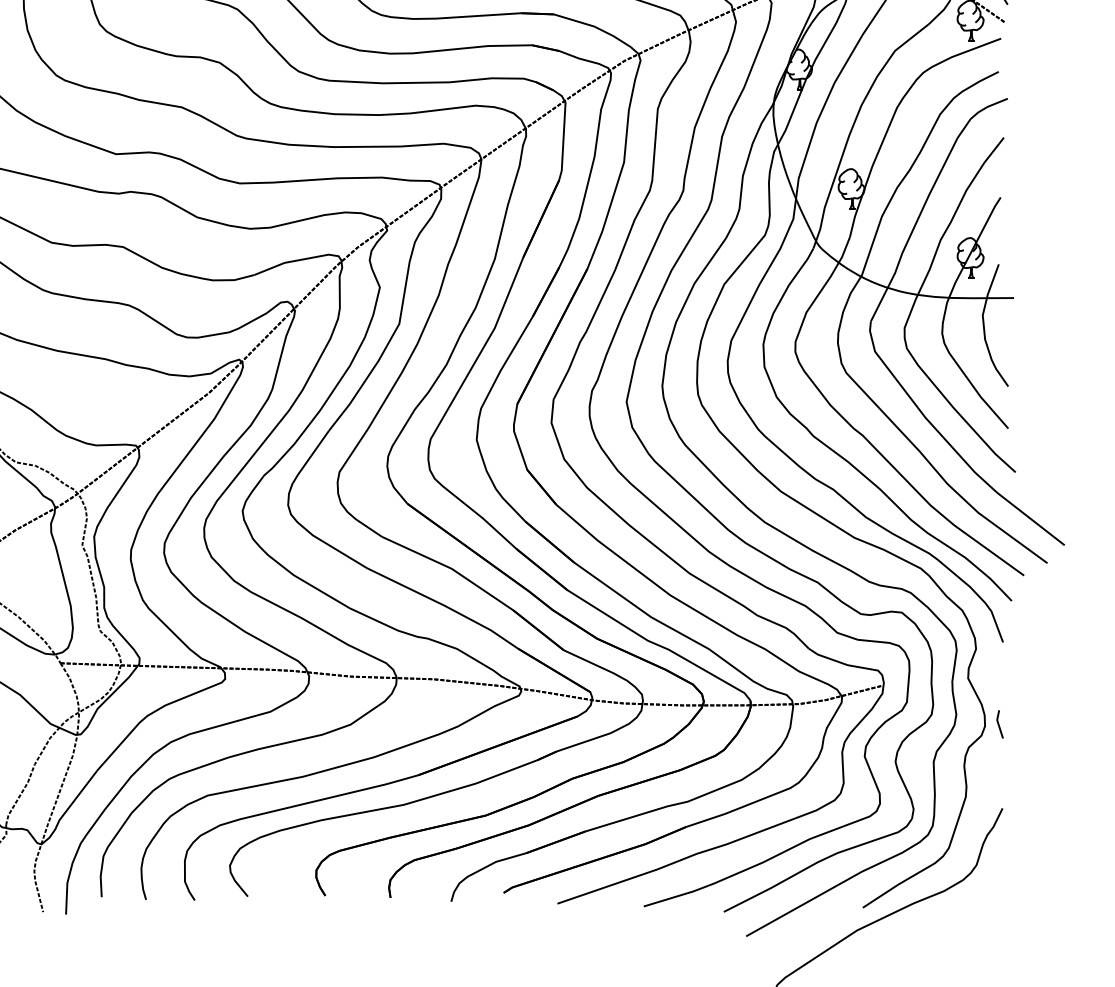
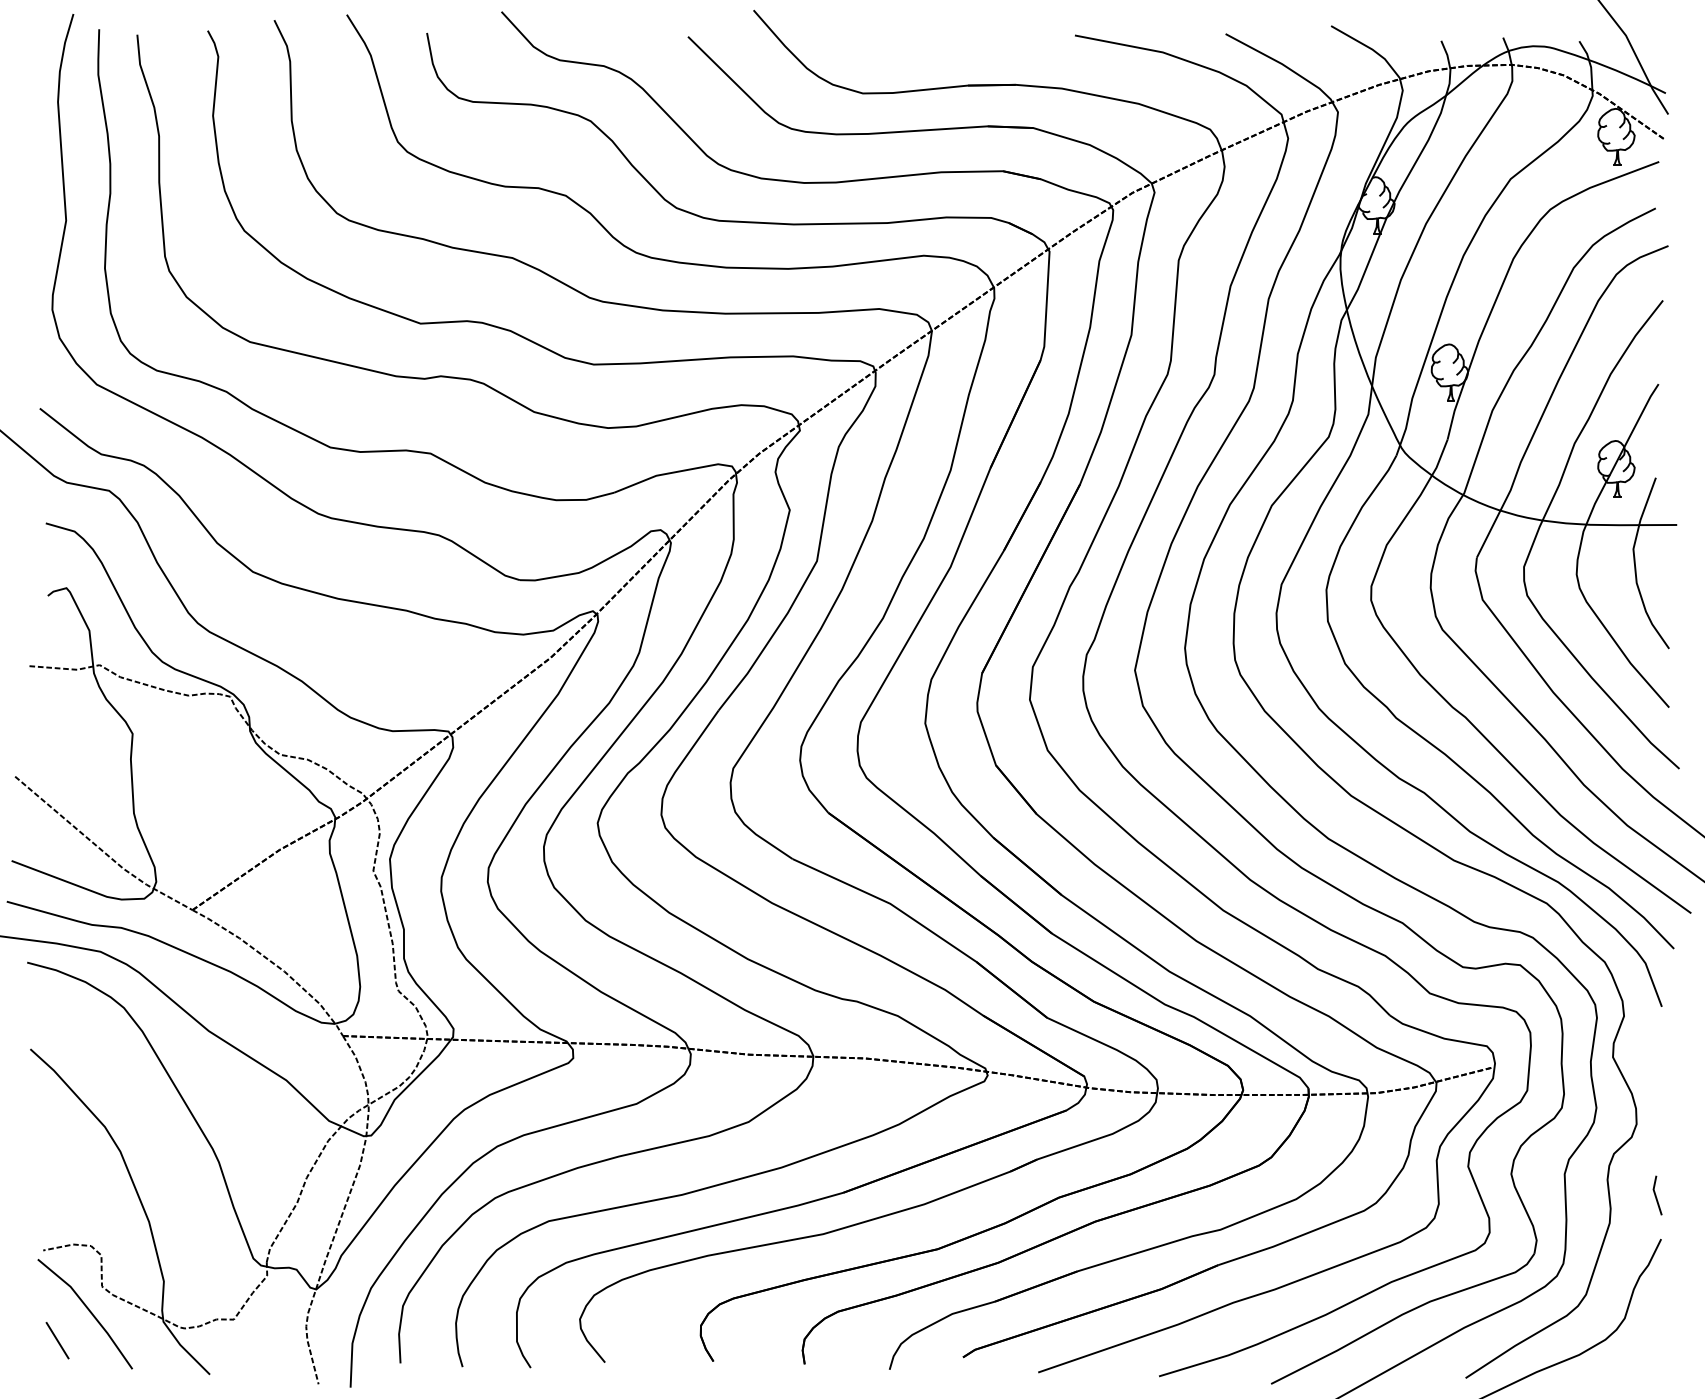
line: (999, 724) -> (1656, 1195), moved

